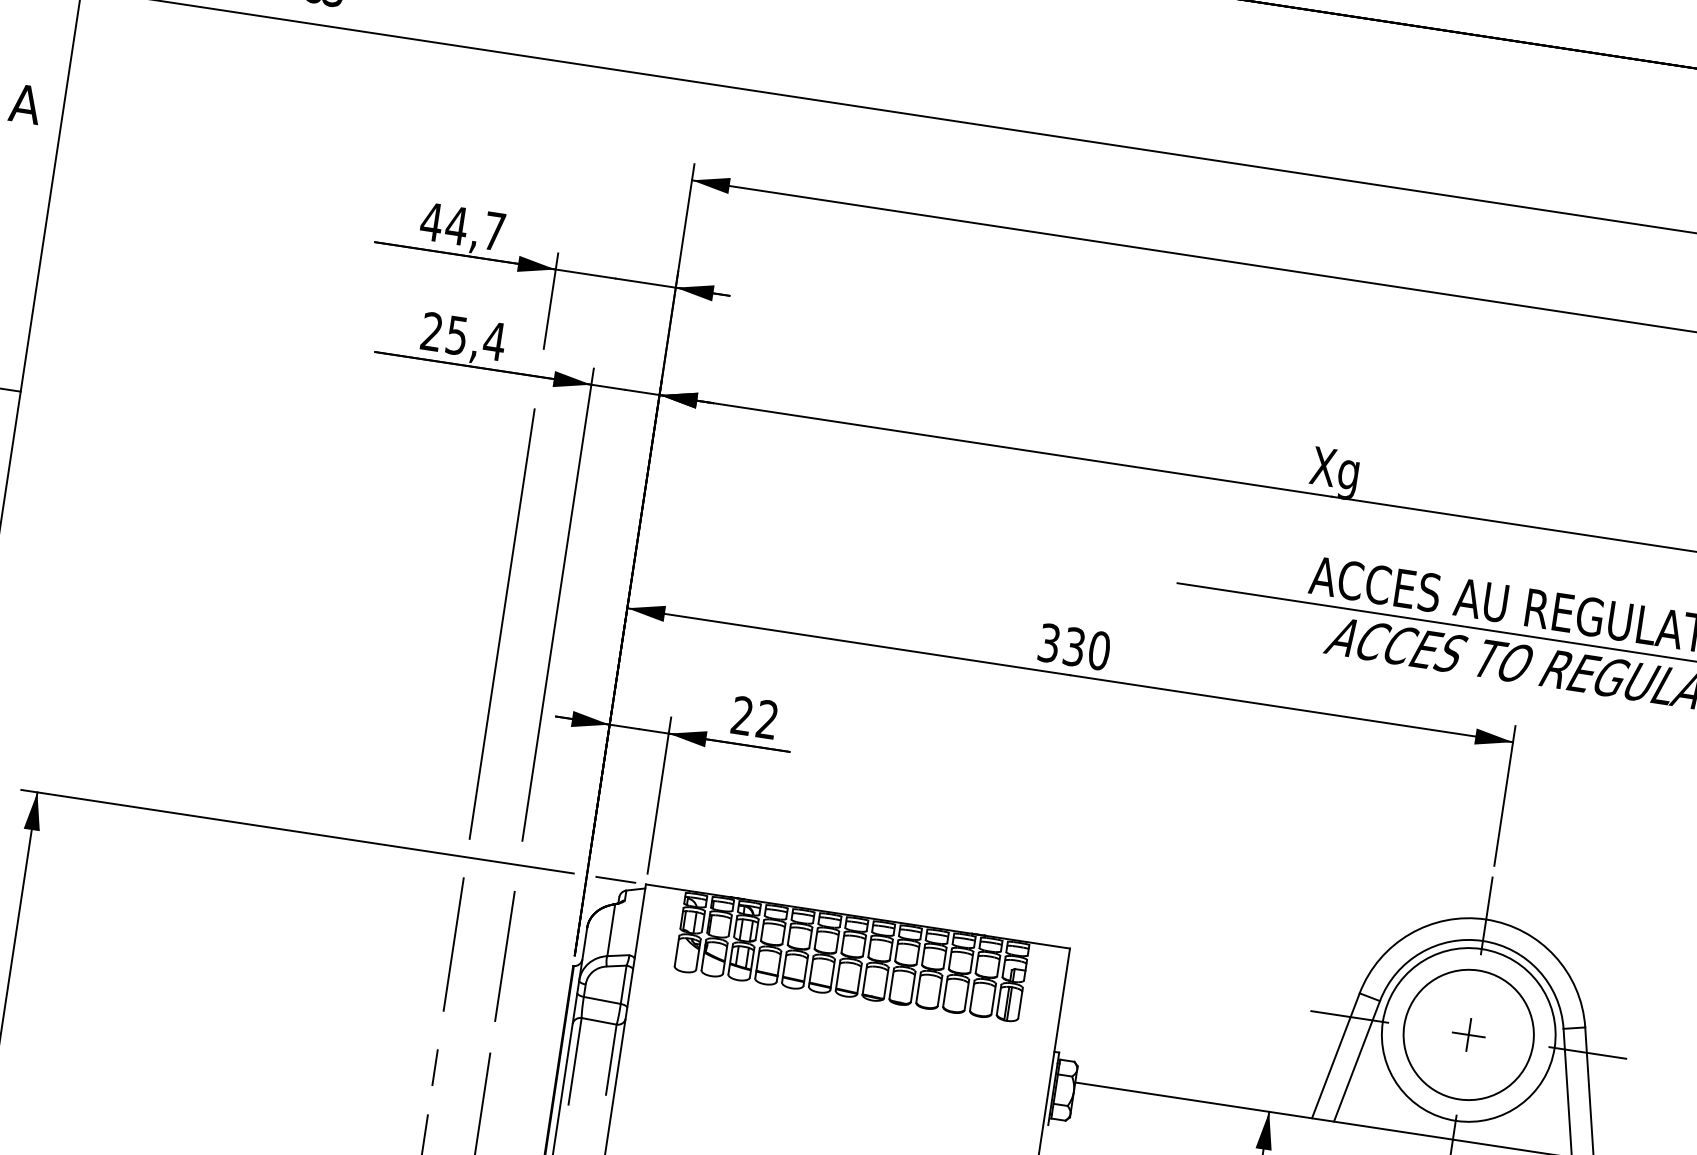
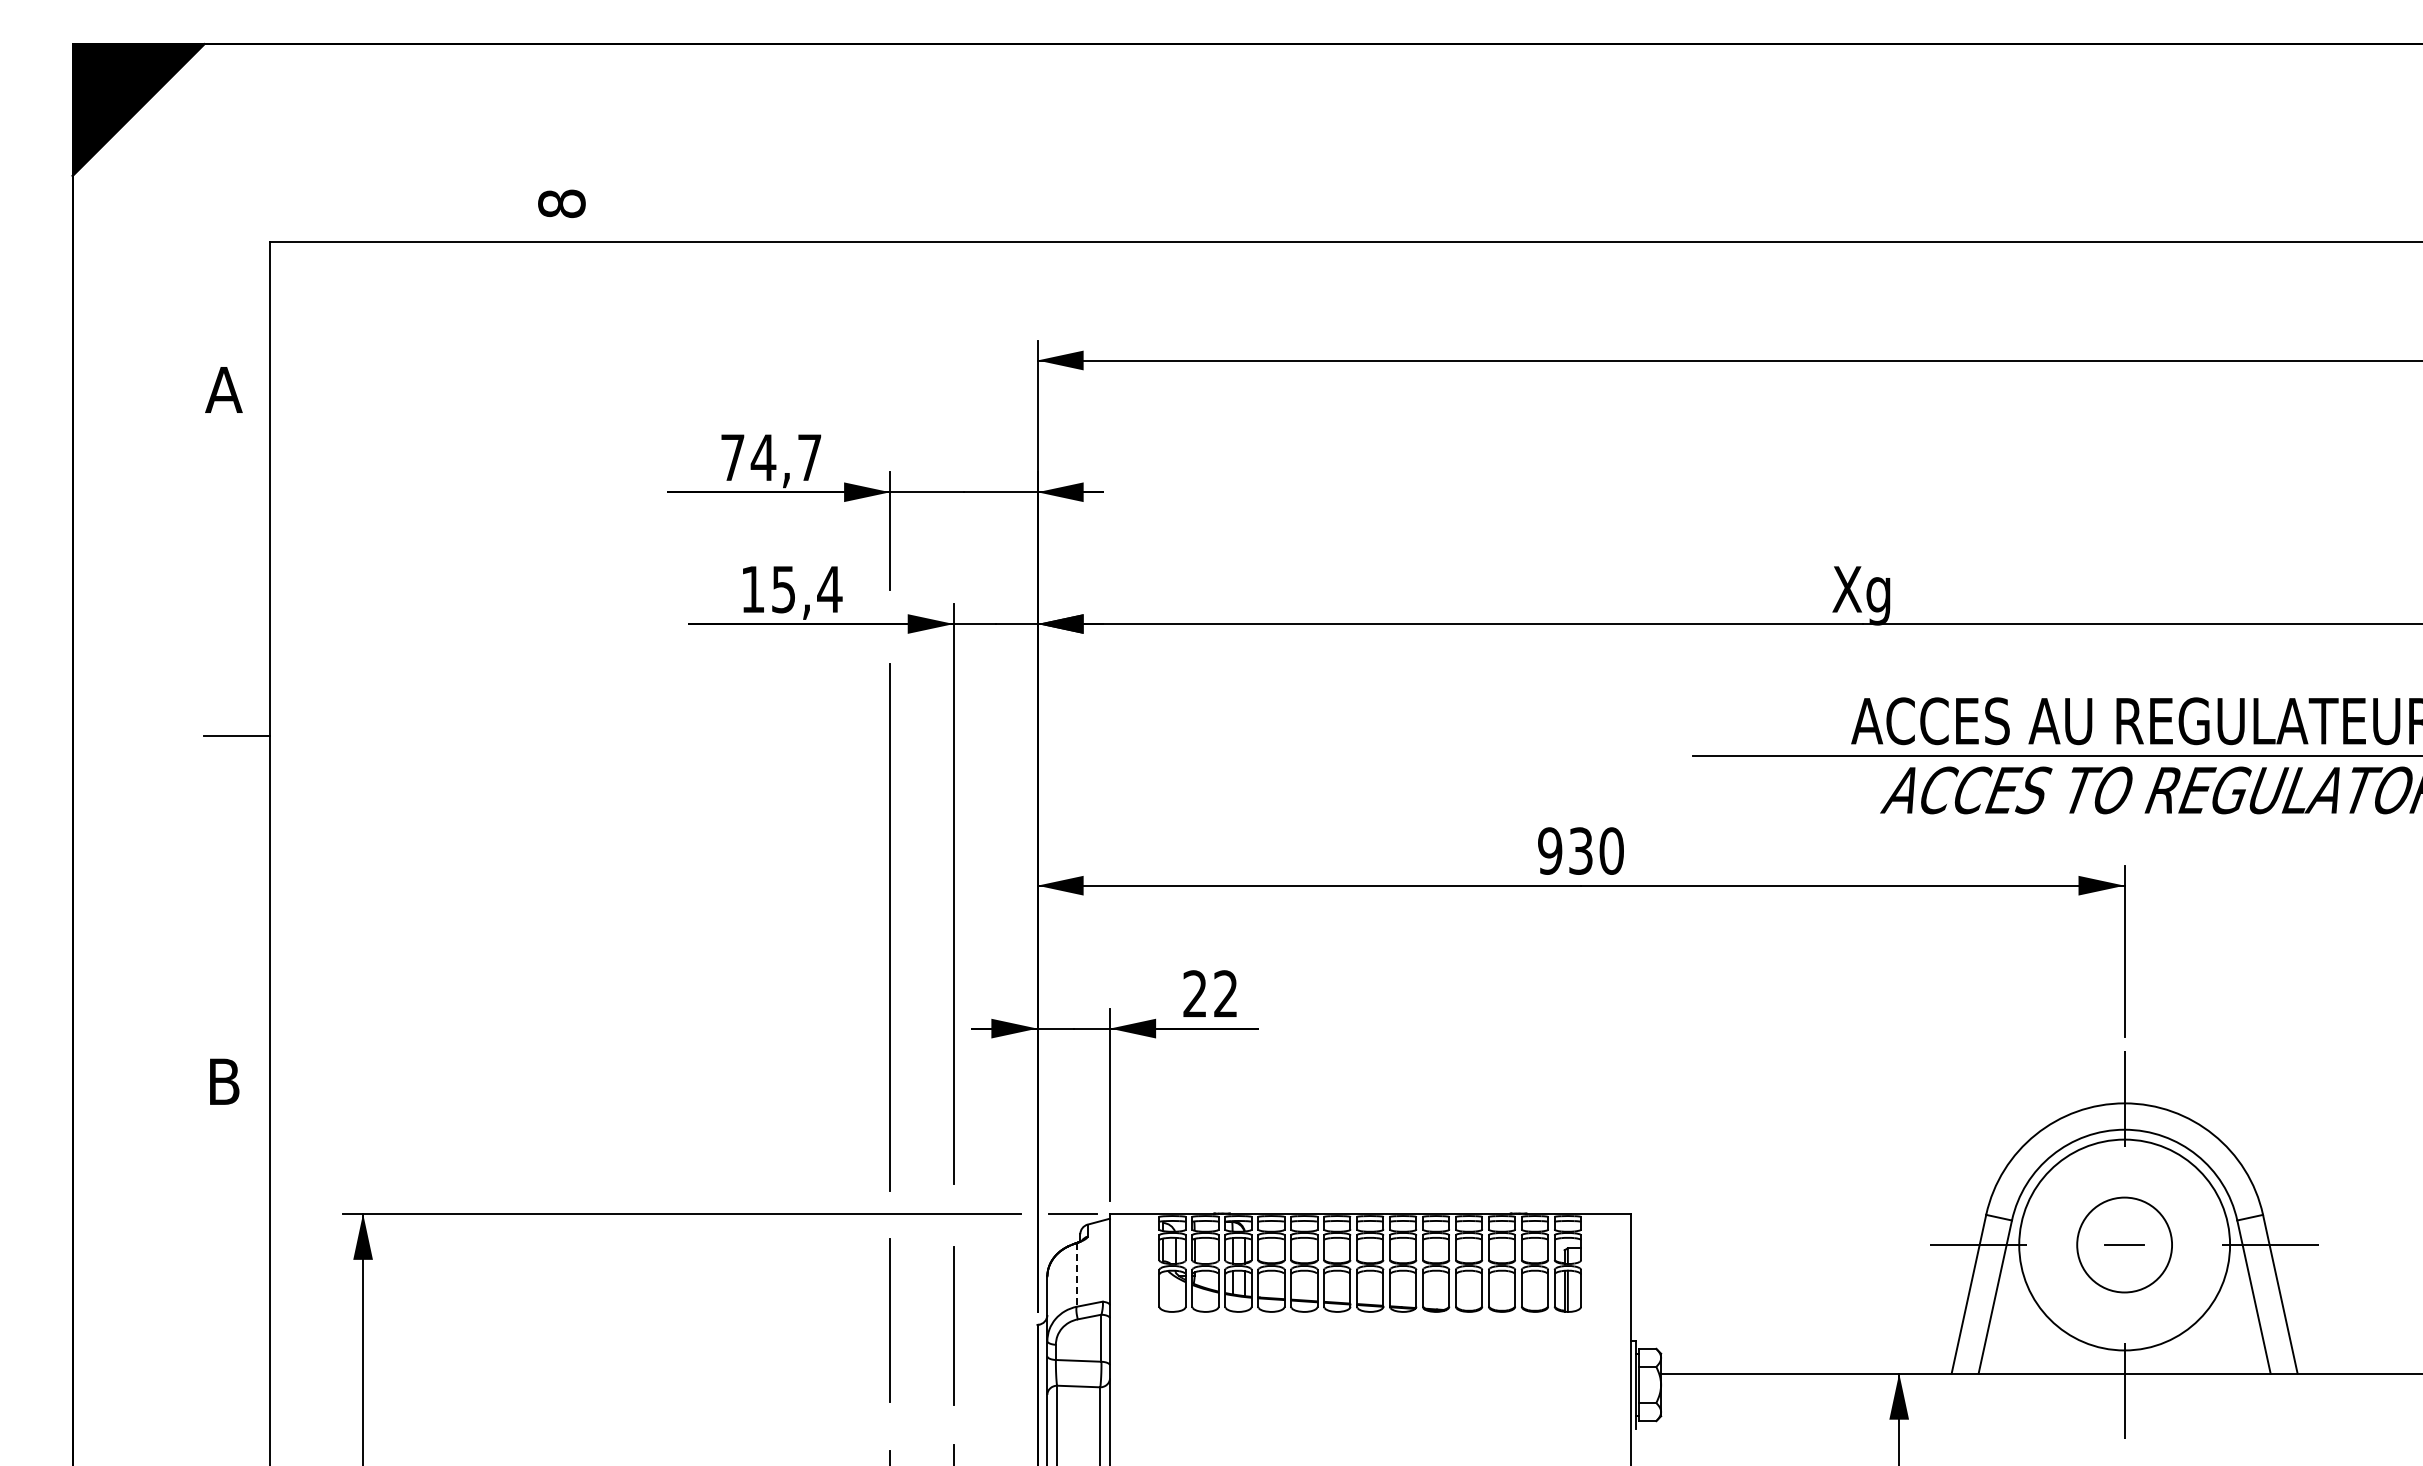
text: (431, 221) -> (732, 457), 44,7 -> 74,7
text: (431, 330) -> (752, 588), 25,4 -> 15,4
text: (1049, 642) -> (1550, 850), 330 -> 930
line: (611, 929) -> (1076, 1274), solid -> dashed
circle: (1468, 1034) -> (2124, 1244), size x0.6
line: (1468, 1034) -> (2124, 1244), removed

